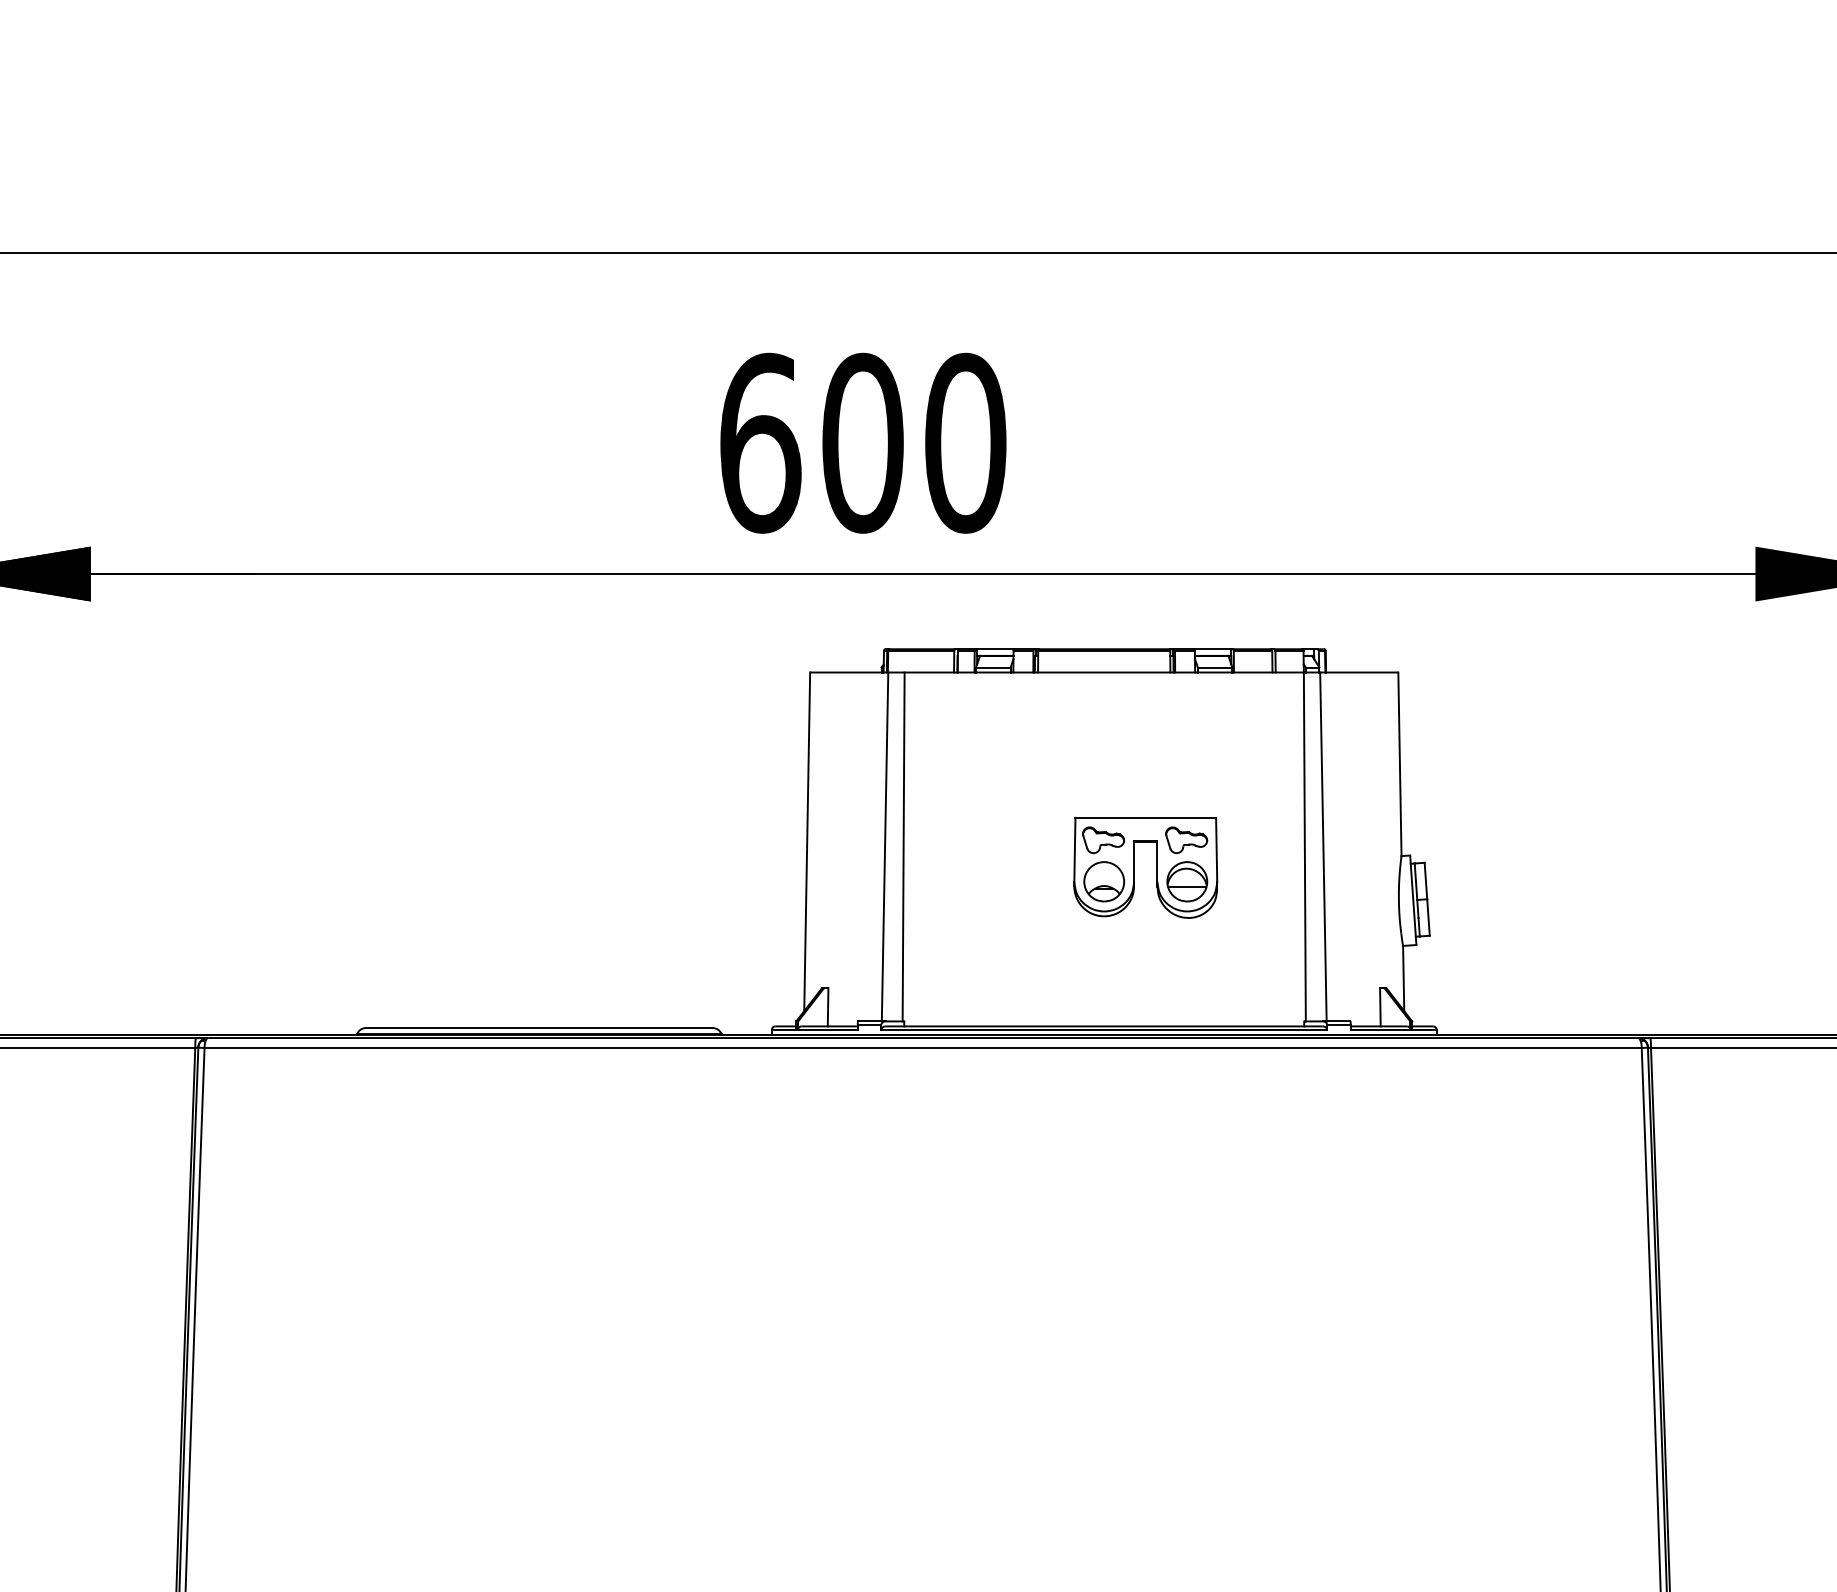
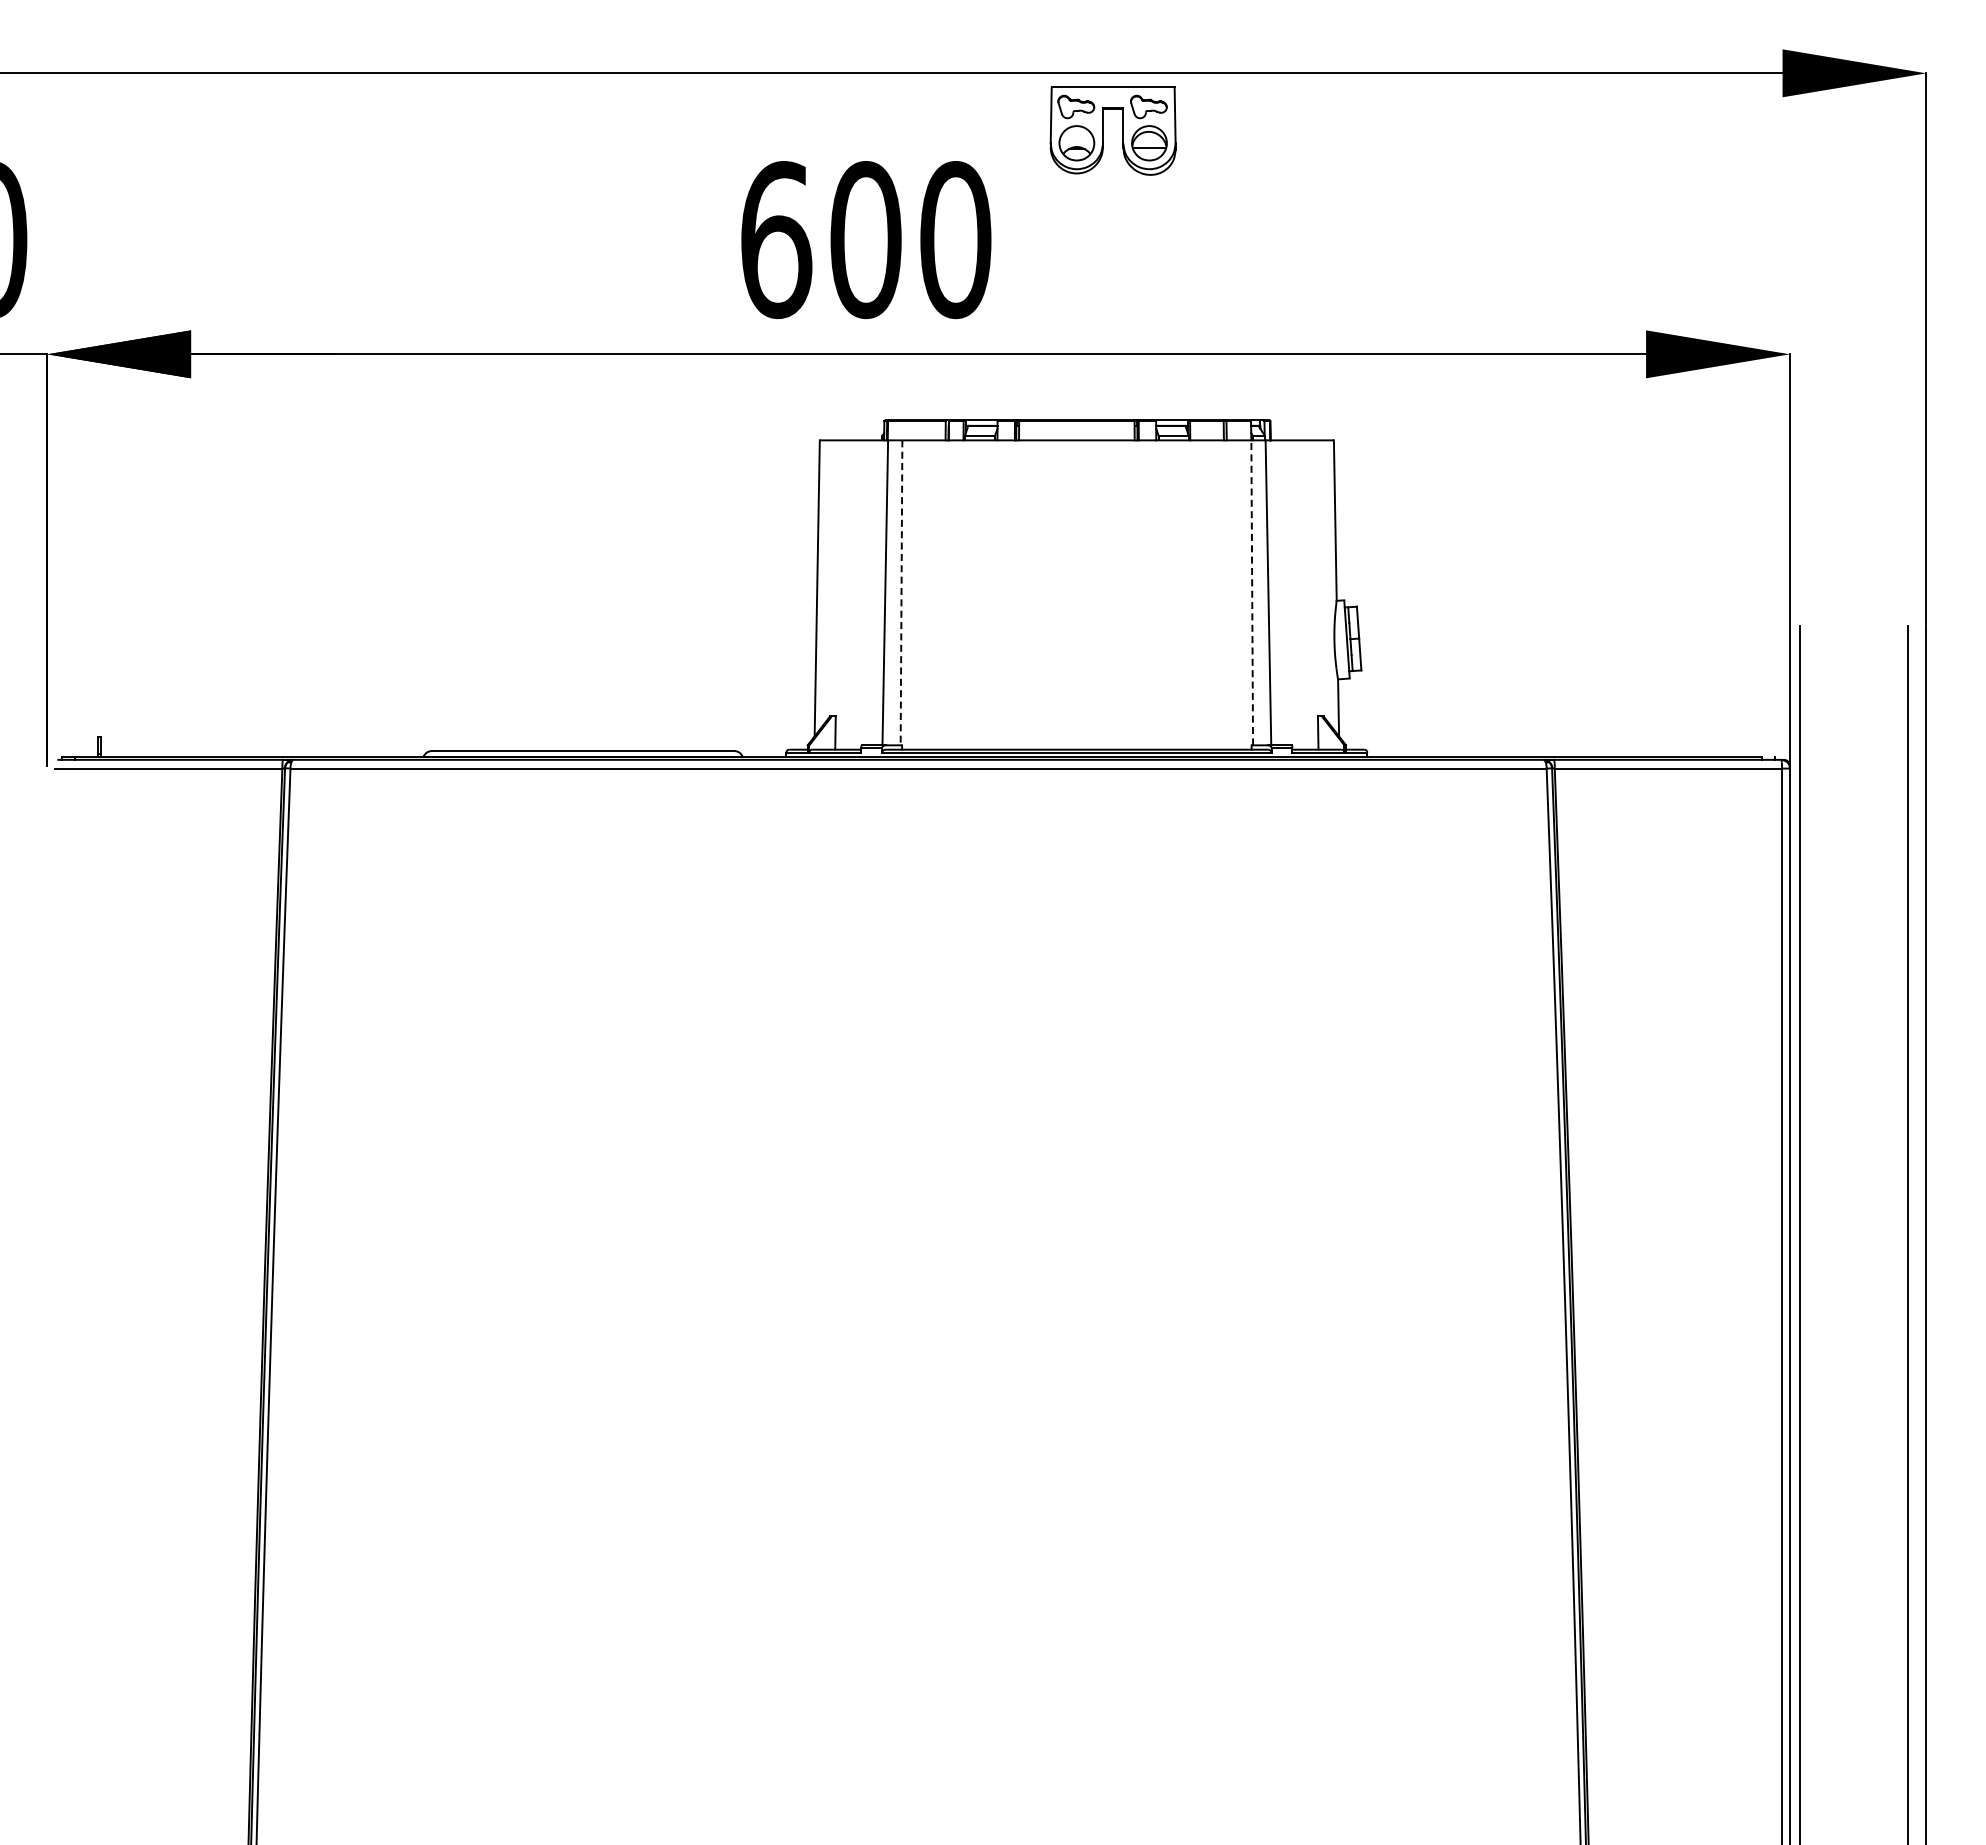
line: (1305, 846) -> (1252, 592), solid -> dashed
line: (903, 847) -> (901, 593), solid -> dashed
part: (1134, 867) -> (1103, 130), moved

